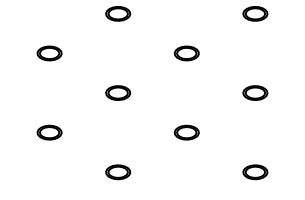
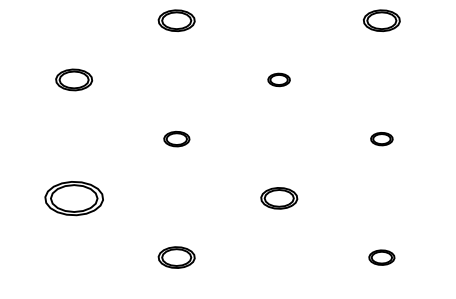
part: (186, 53) -> (278, 79), size x0.6
part: (118, 92) -> (177, 138), size x0.7
part: (255, 92) -> (381, 138), size x0.6
part: (49, 132) -> (74, 198), size x1.6
part: (255, 172) -> (381, 257), size x0.7

